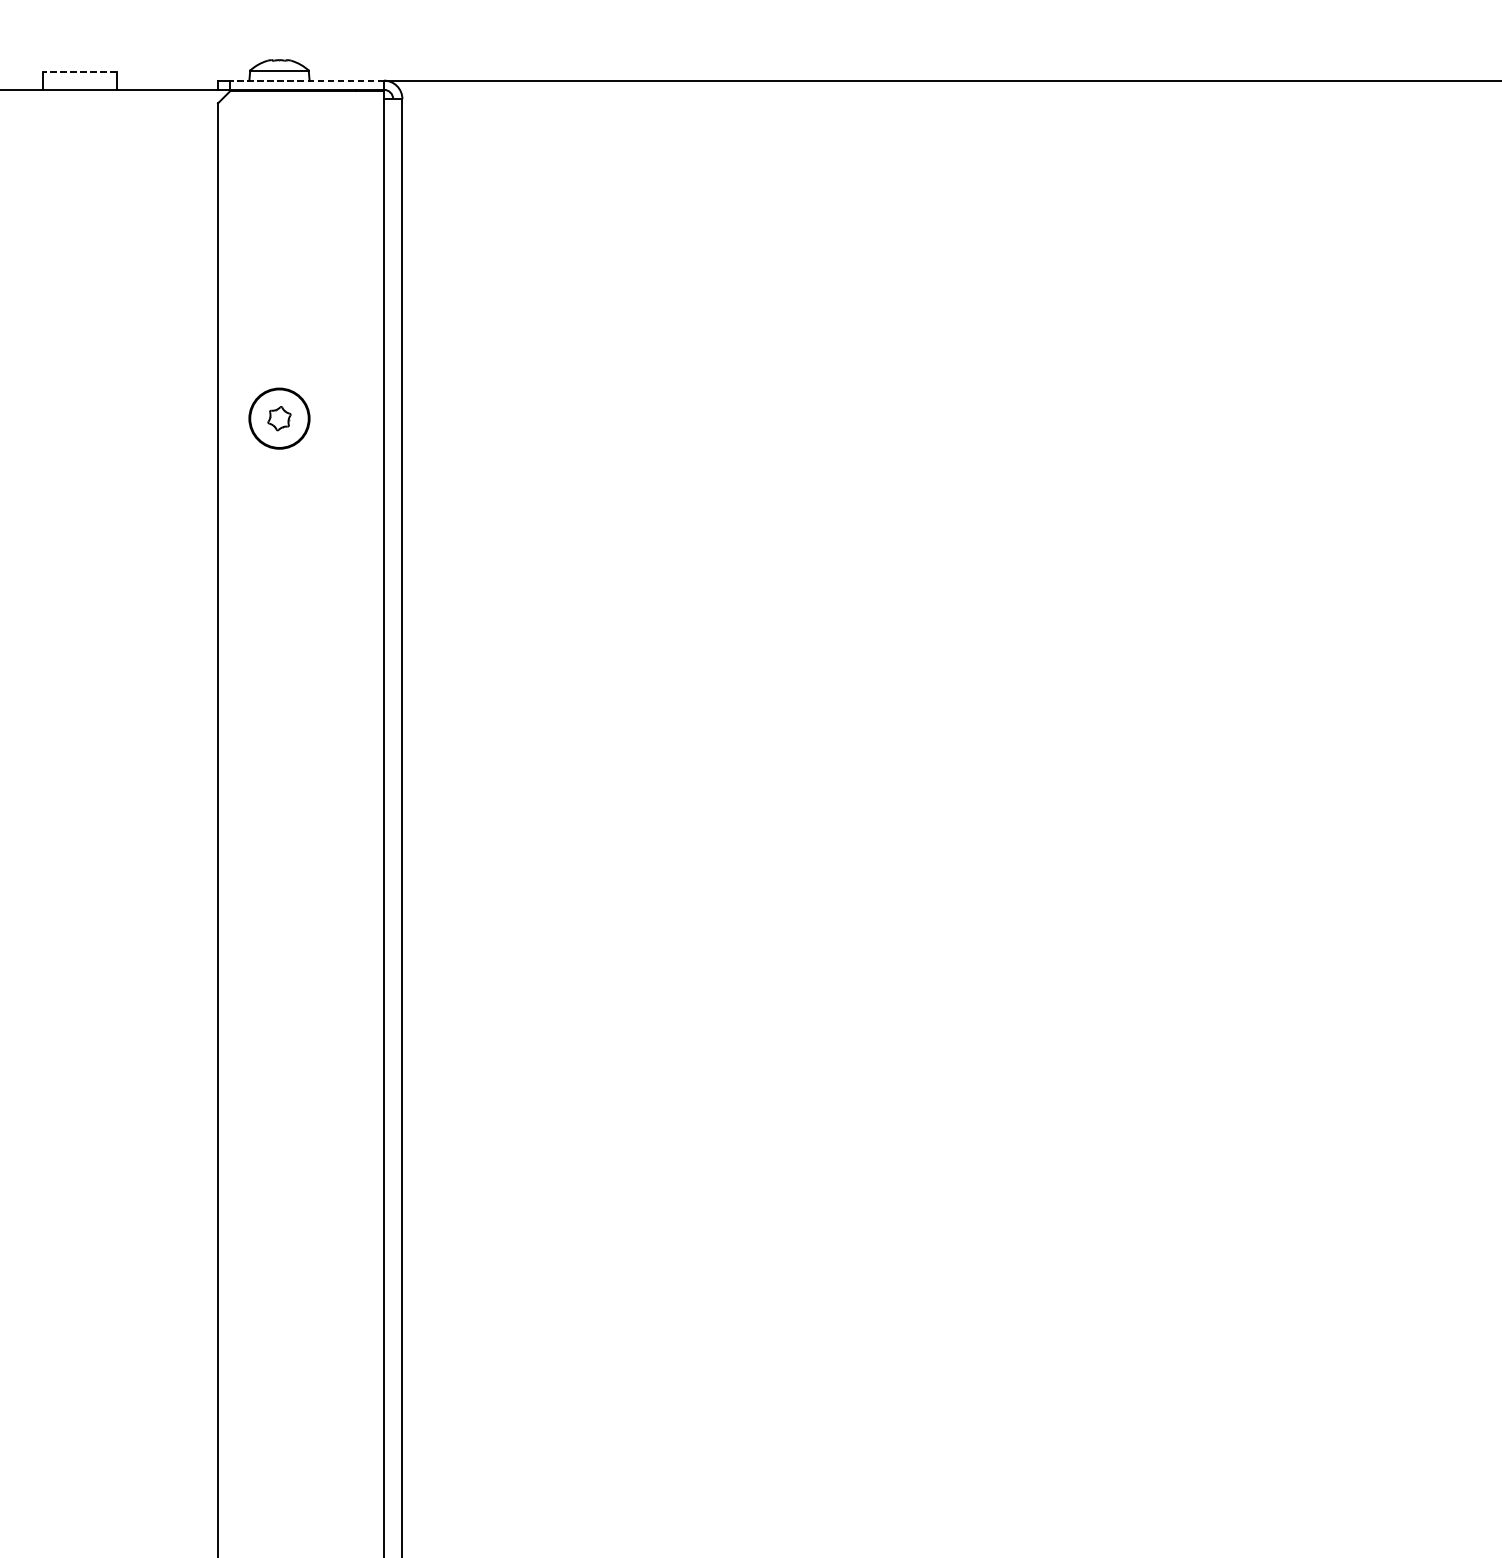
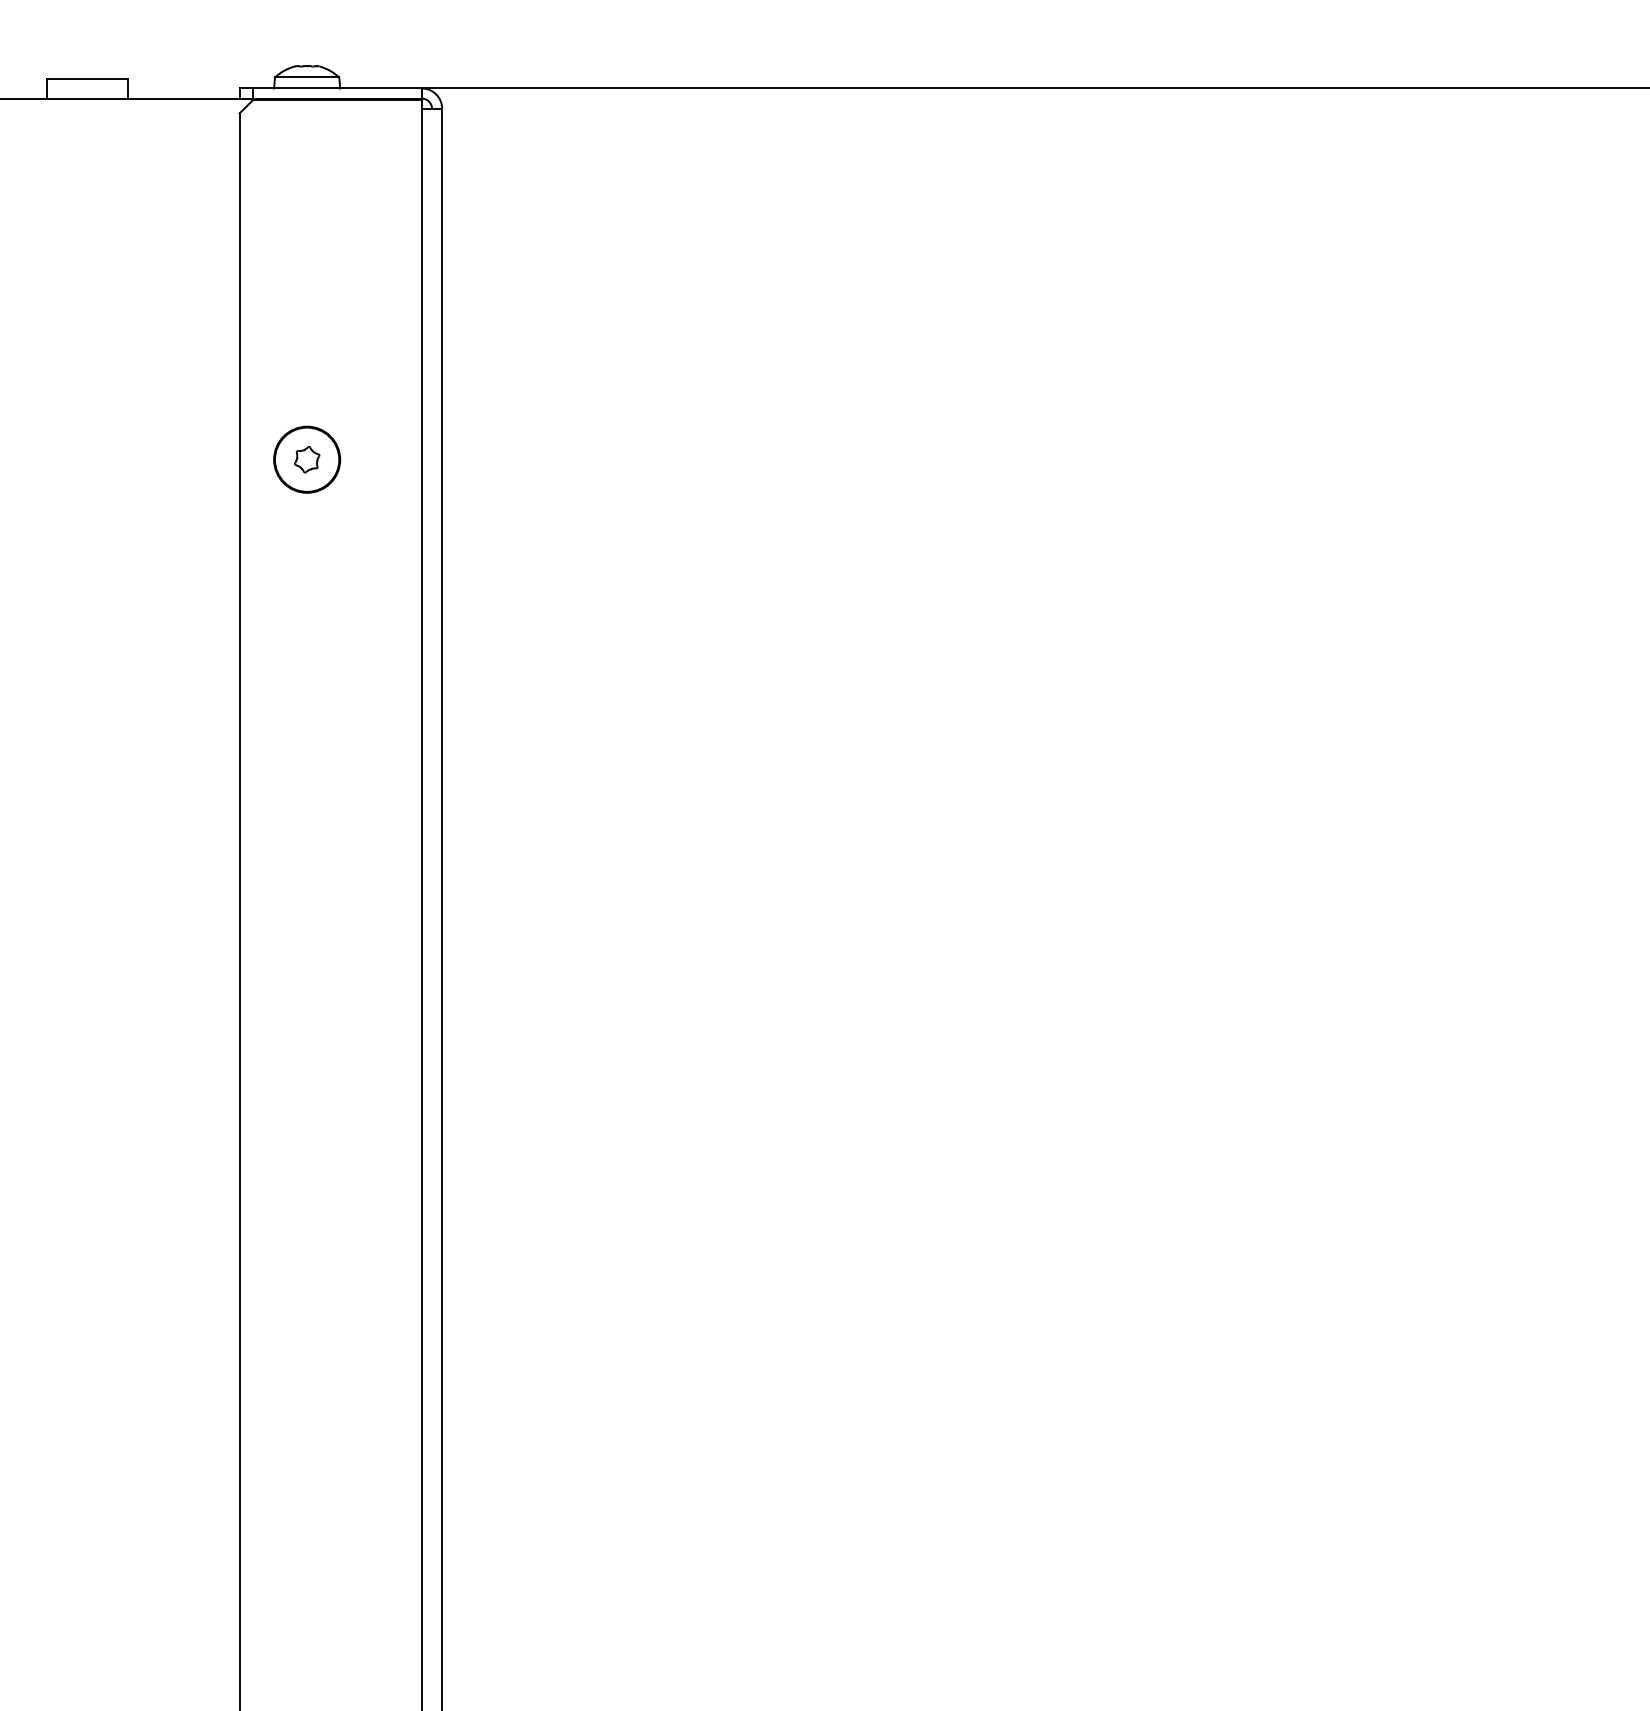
line: (79, 72) -> (87, 79), dashed -> solid
line: (307, 80) -> (337, 88), dashed -> solid

